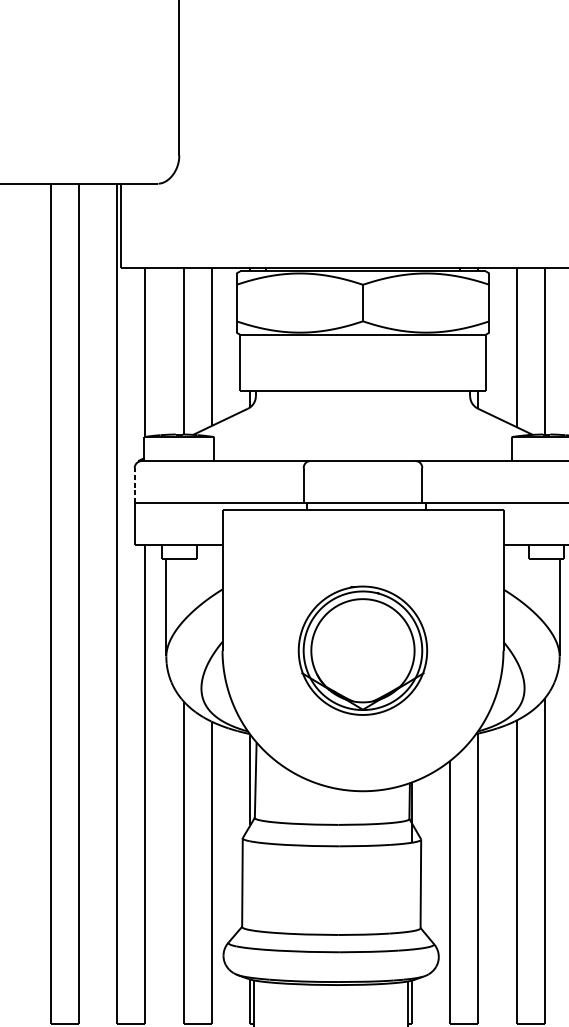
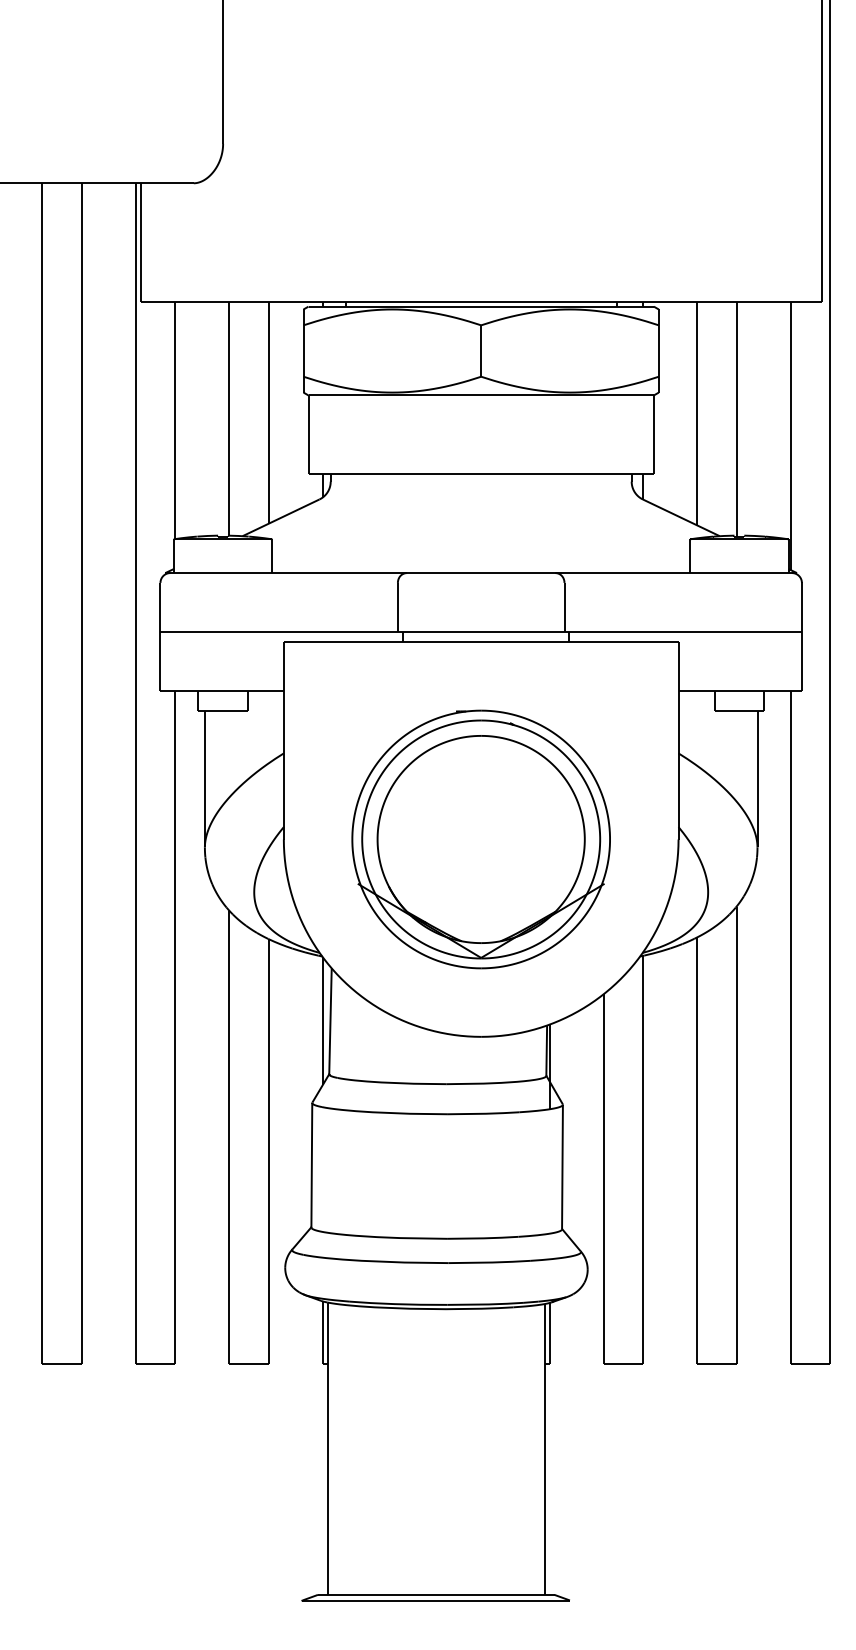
line: (134, 485) -> (160, 607), dashed -> solid
part: (362, 650) -> (480, 839), size x1.43

